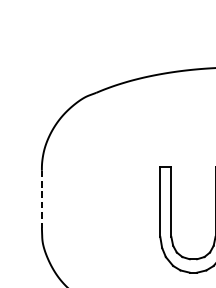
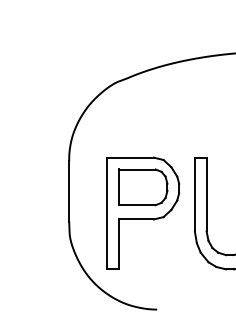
line: (42, 199) -> (69, 191), dashed -> solid
part: (111, 219) -> (143, 212), added

